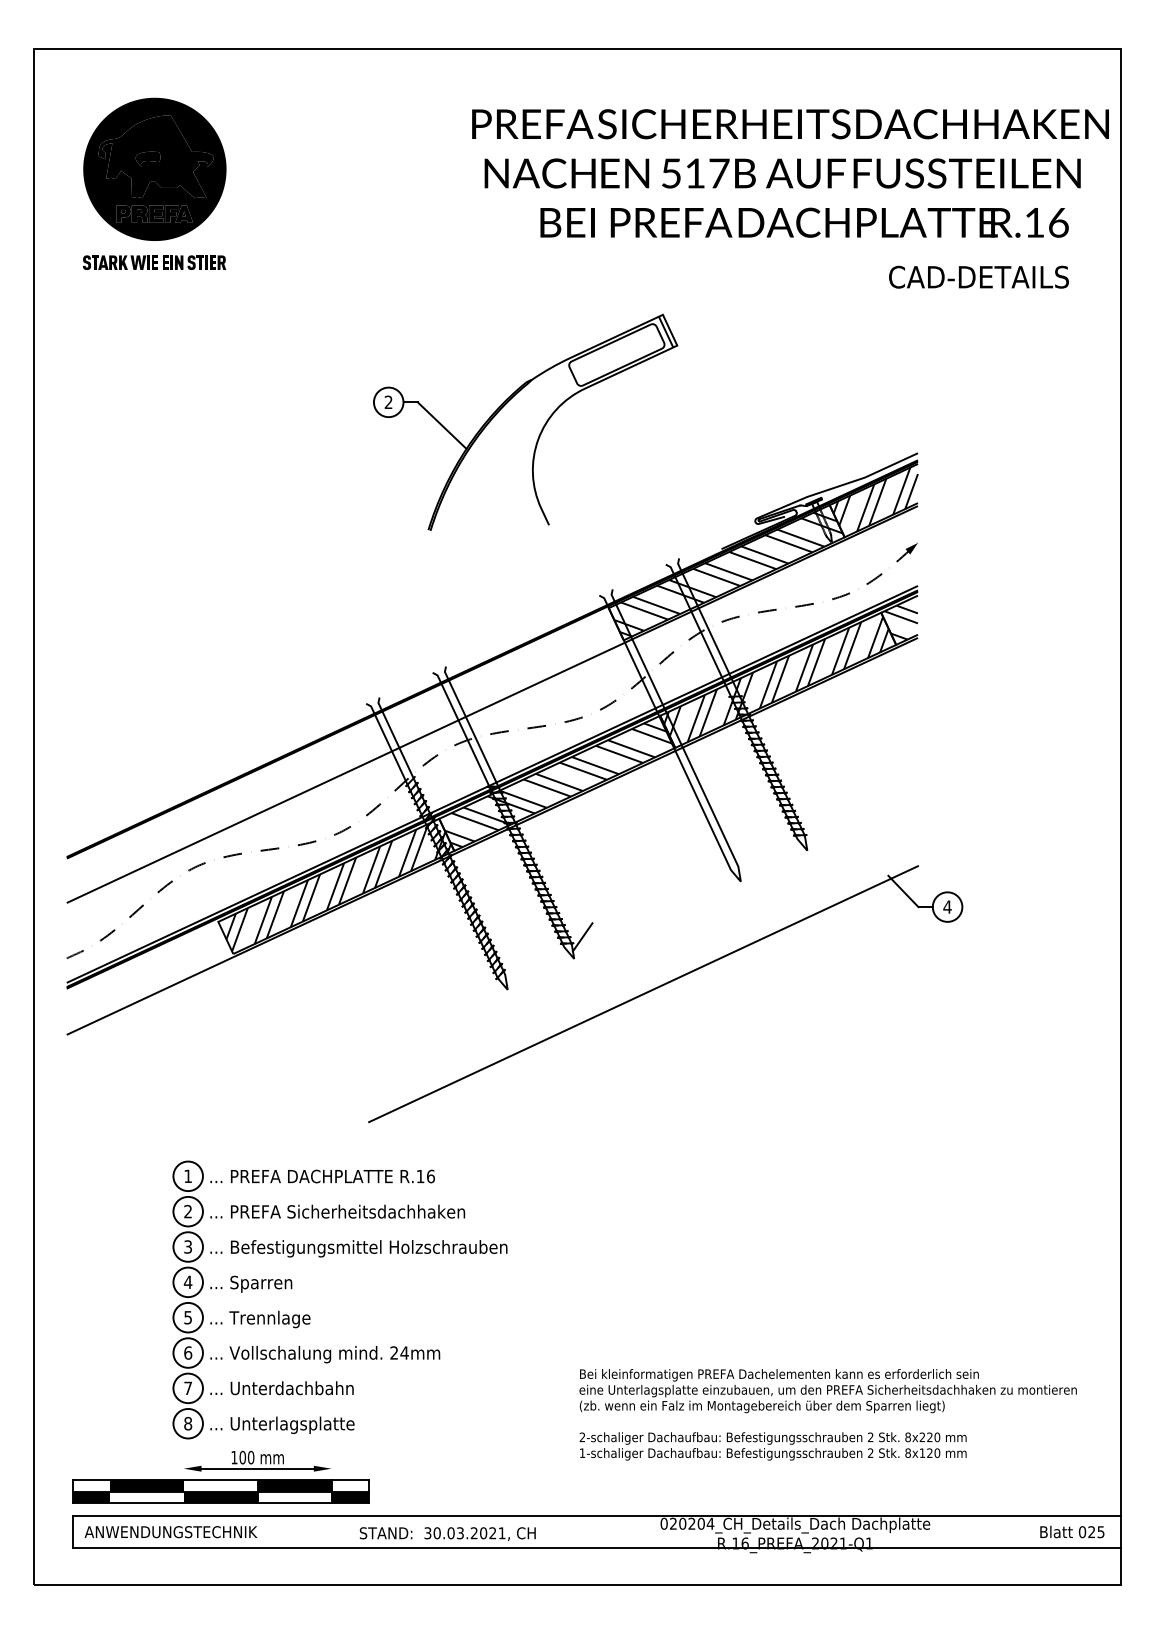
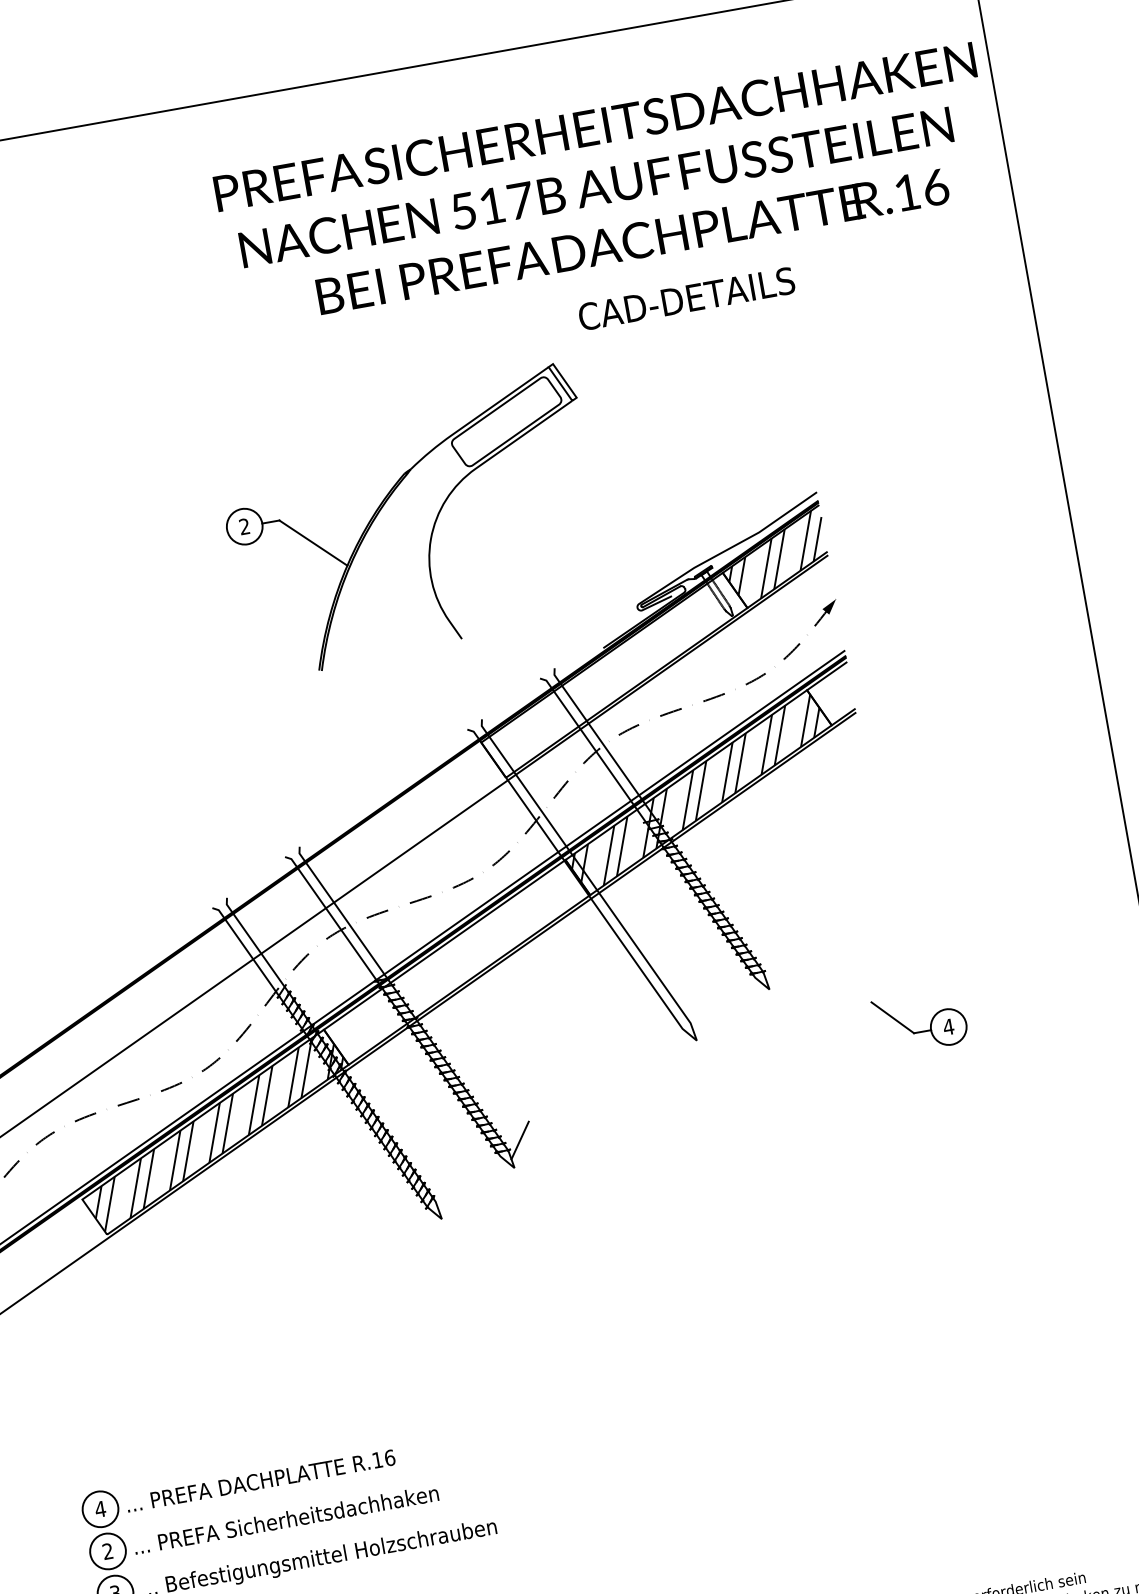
text: (978, 276) -> (685, 298), moved
part: (541, 429) -> (432, 526), moved
hatch: (728, 574) -> (616, 677), removed
hatch: (900, 622) -> (832, 697), removed
hatch: (558, 785) -> (459, 964), removed
line: (643, 994) -> (604, 1195), removed
text: (187, 1175) -> (99, 1508), 1 -> 4

